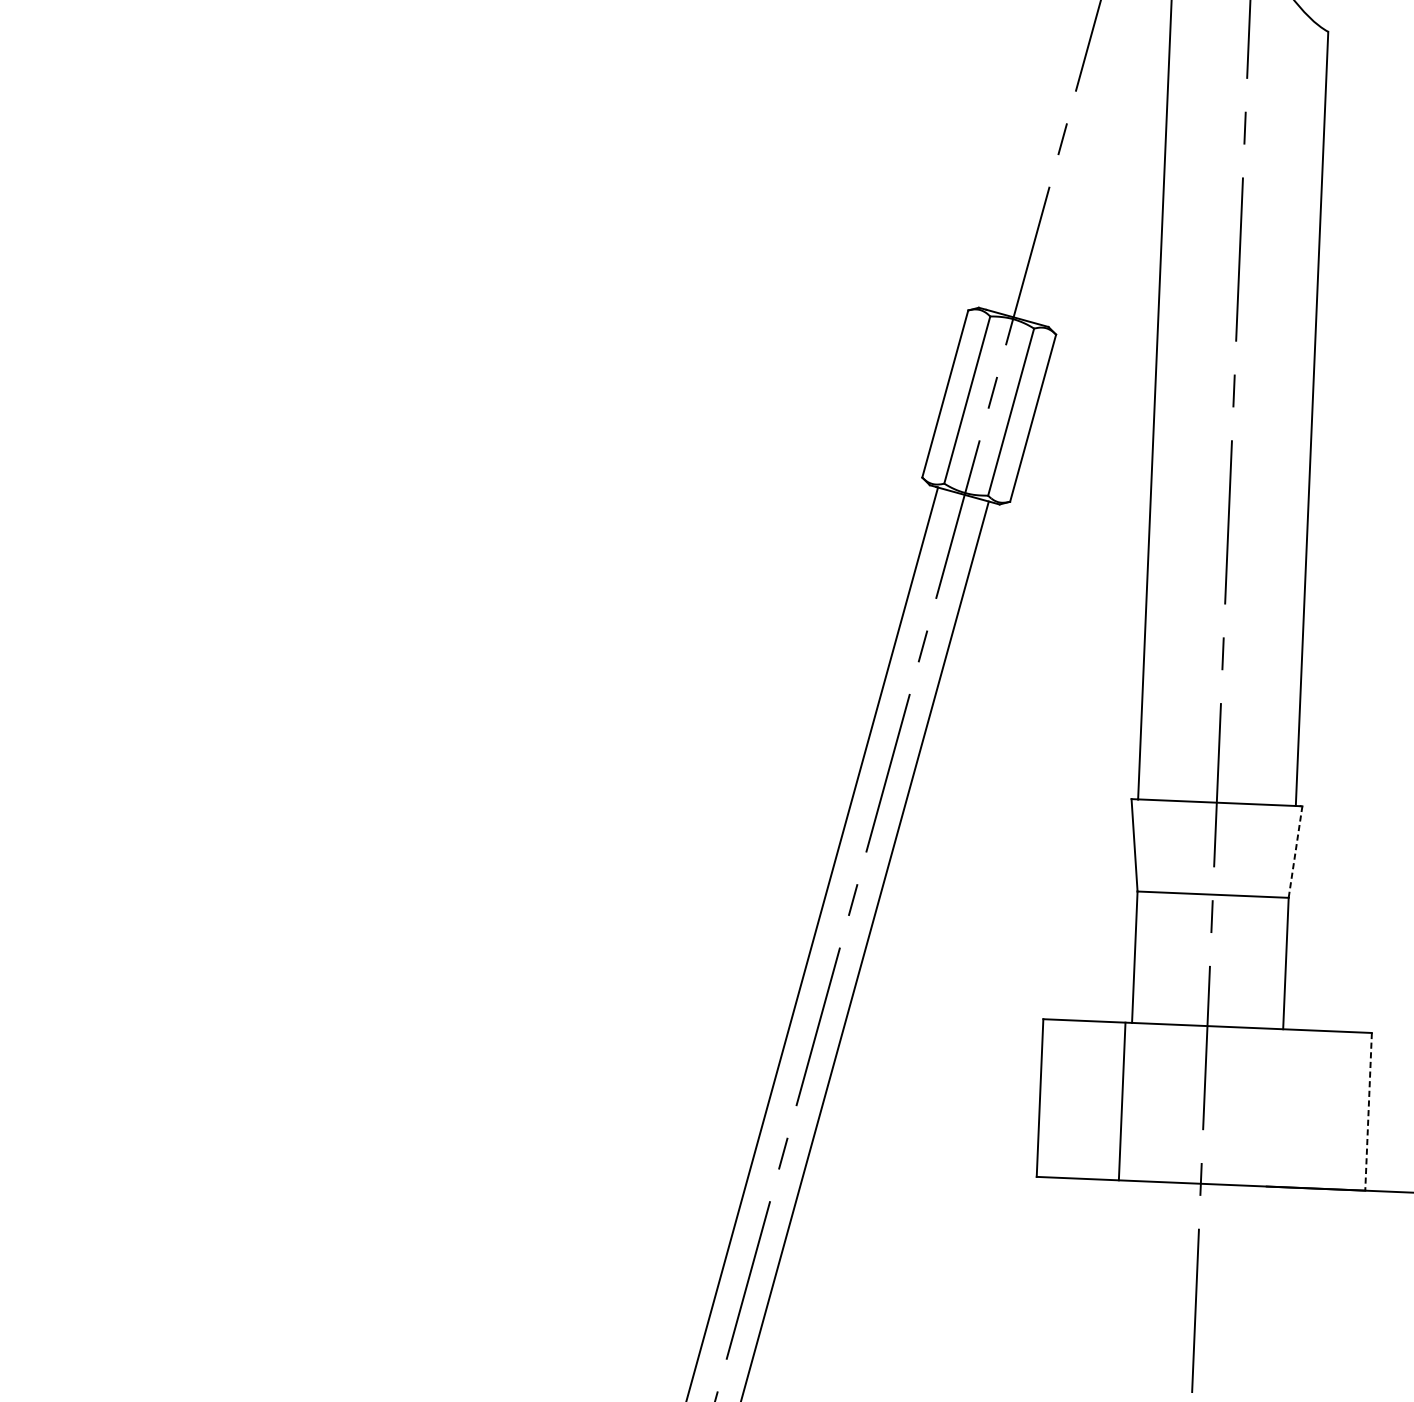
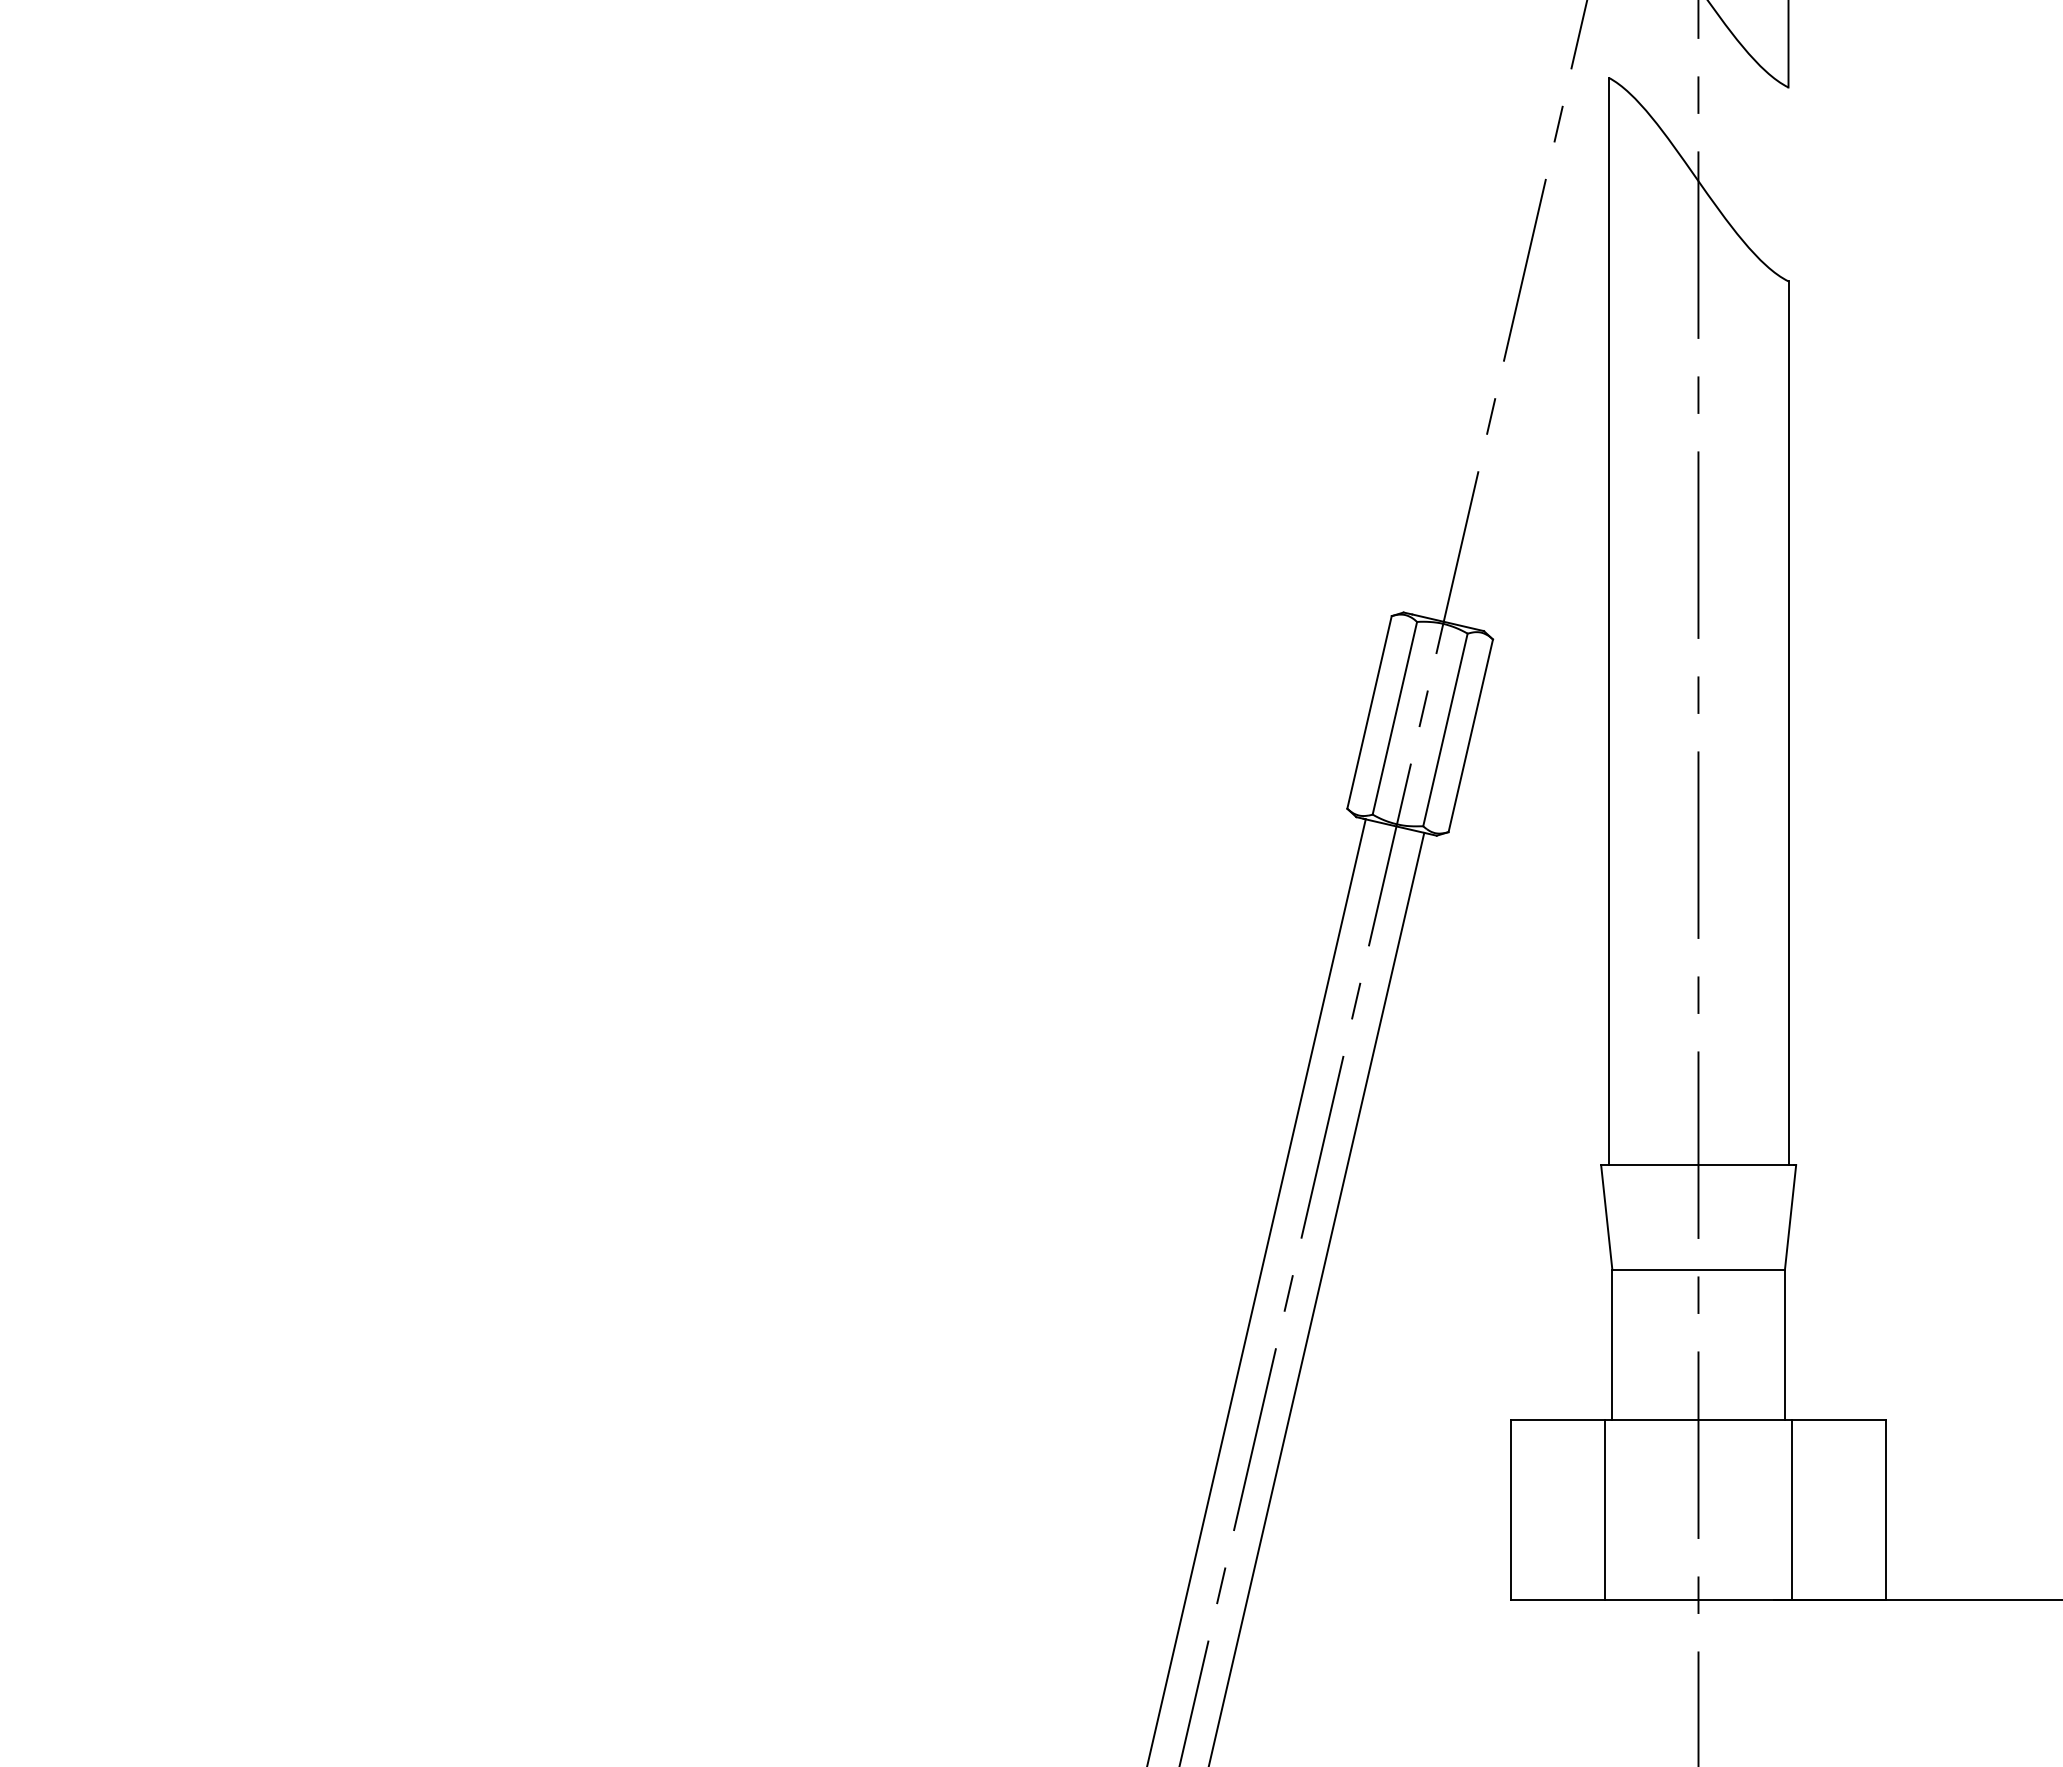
line: (1295, 851) -> (1790, 1217), dashed -> solid
line: (1286, 1108) -> (1792, 1510), added
line: (1368, 1112) -> (1886, 1510), dashed -> solid

